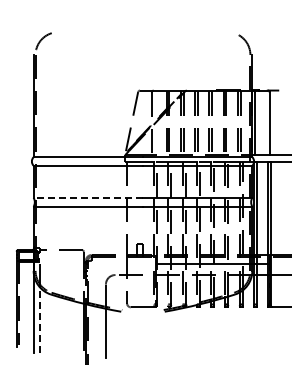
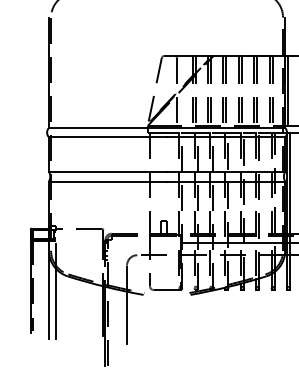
line: (87, 197) -> (107, 171), dashed -> solid
line: (40, 319) -> (56, 303), dashed -> solid

